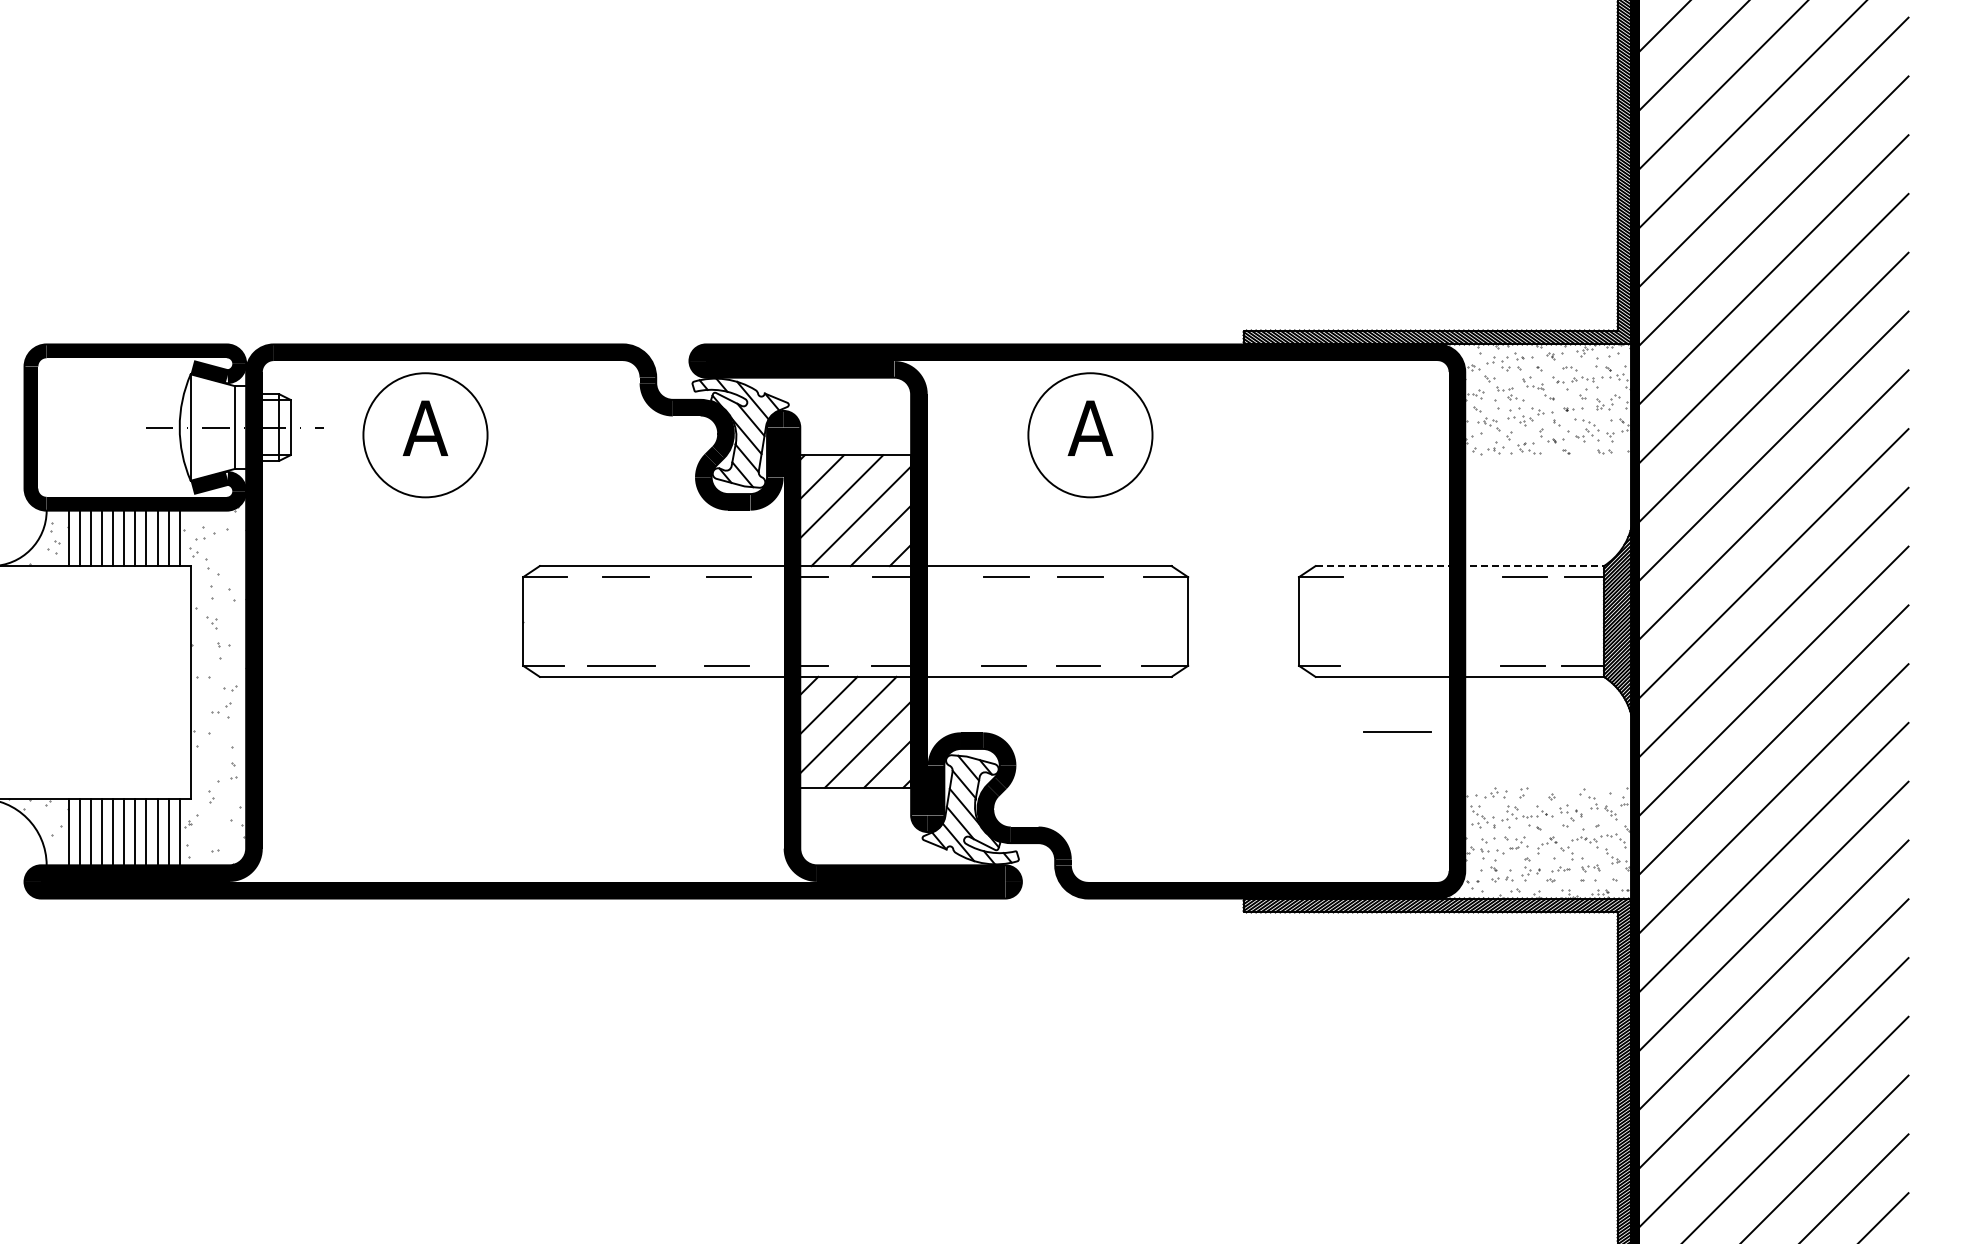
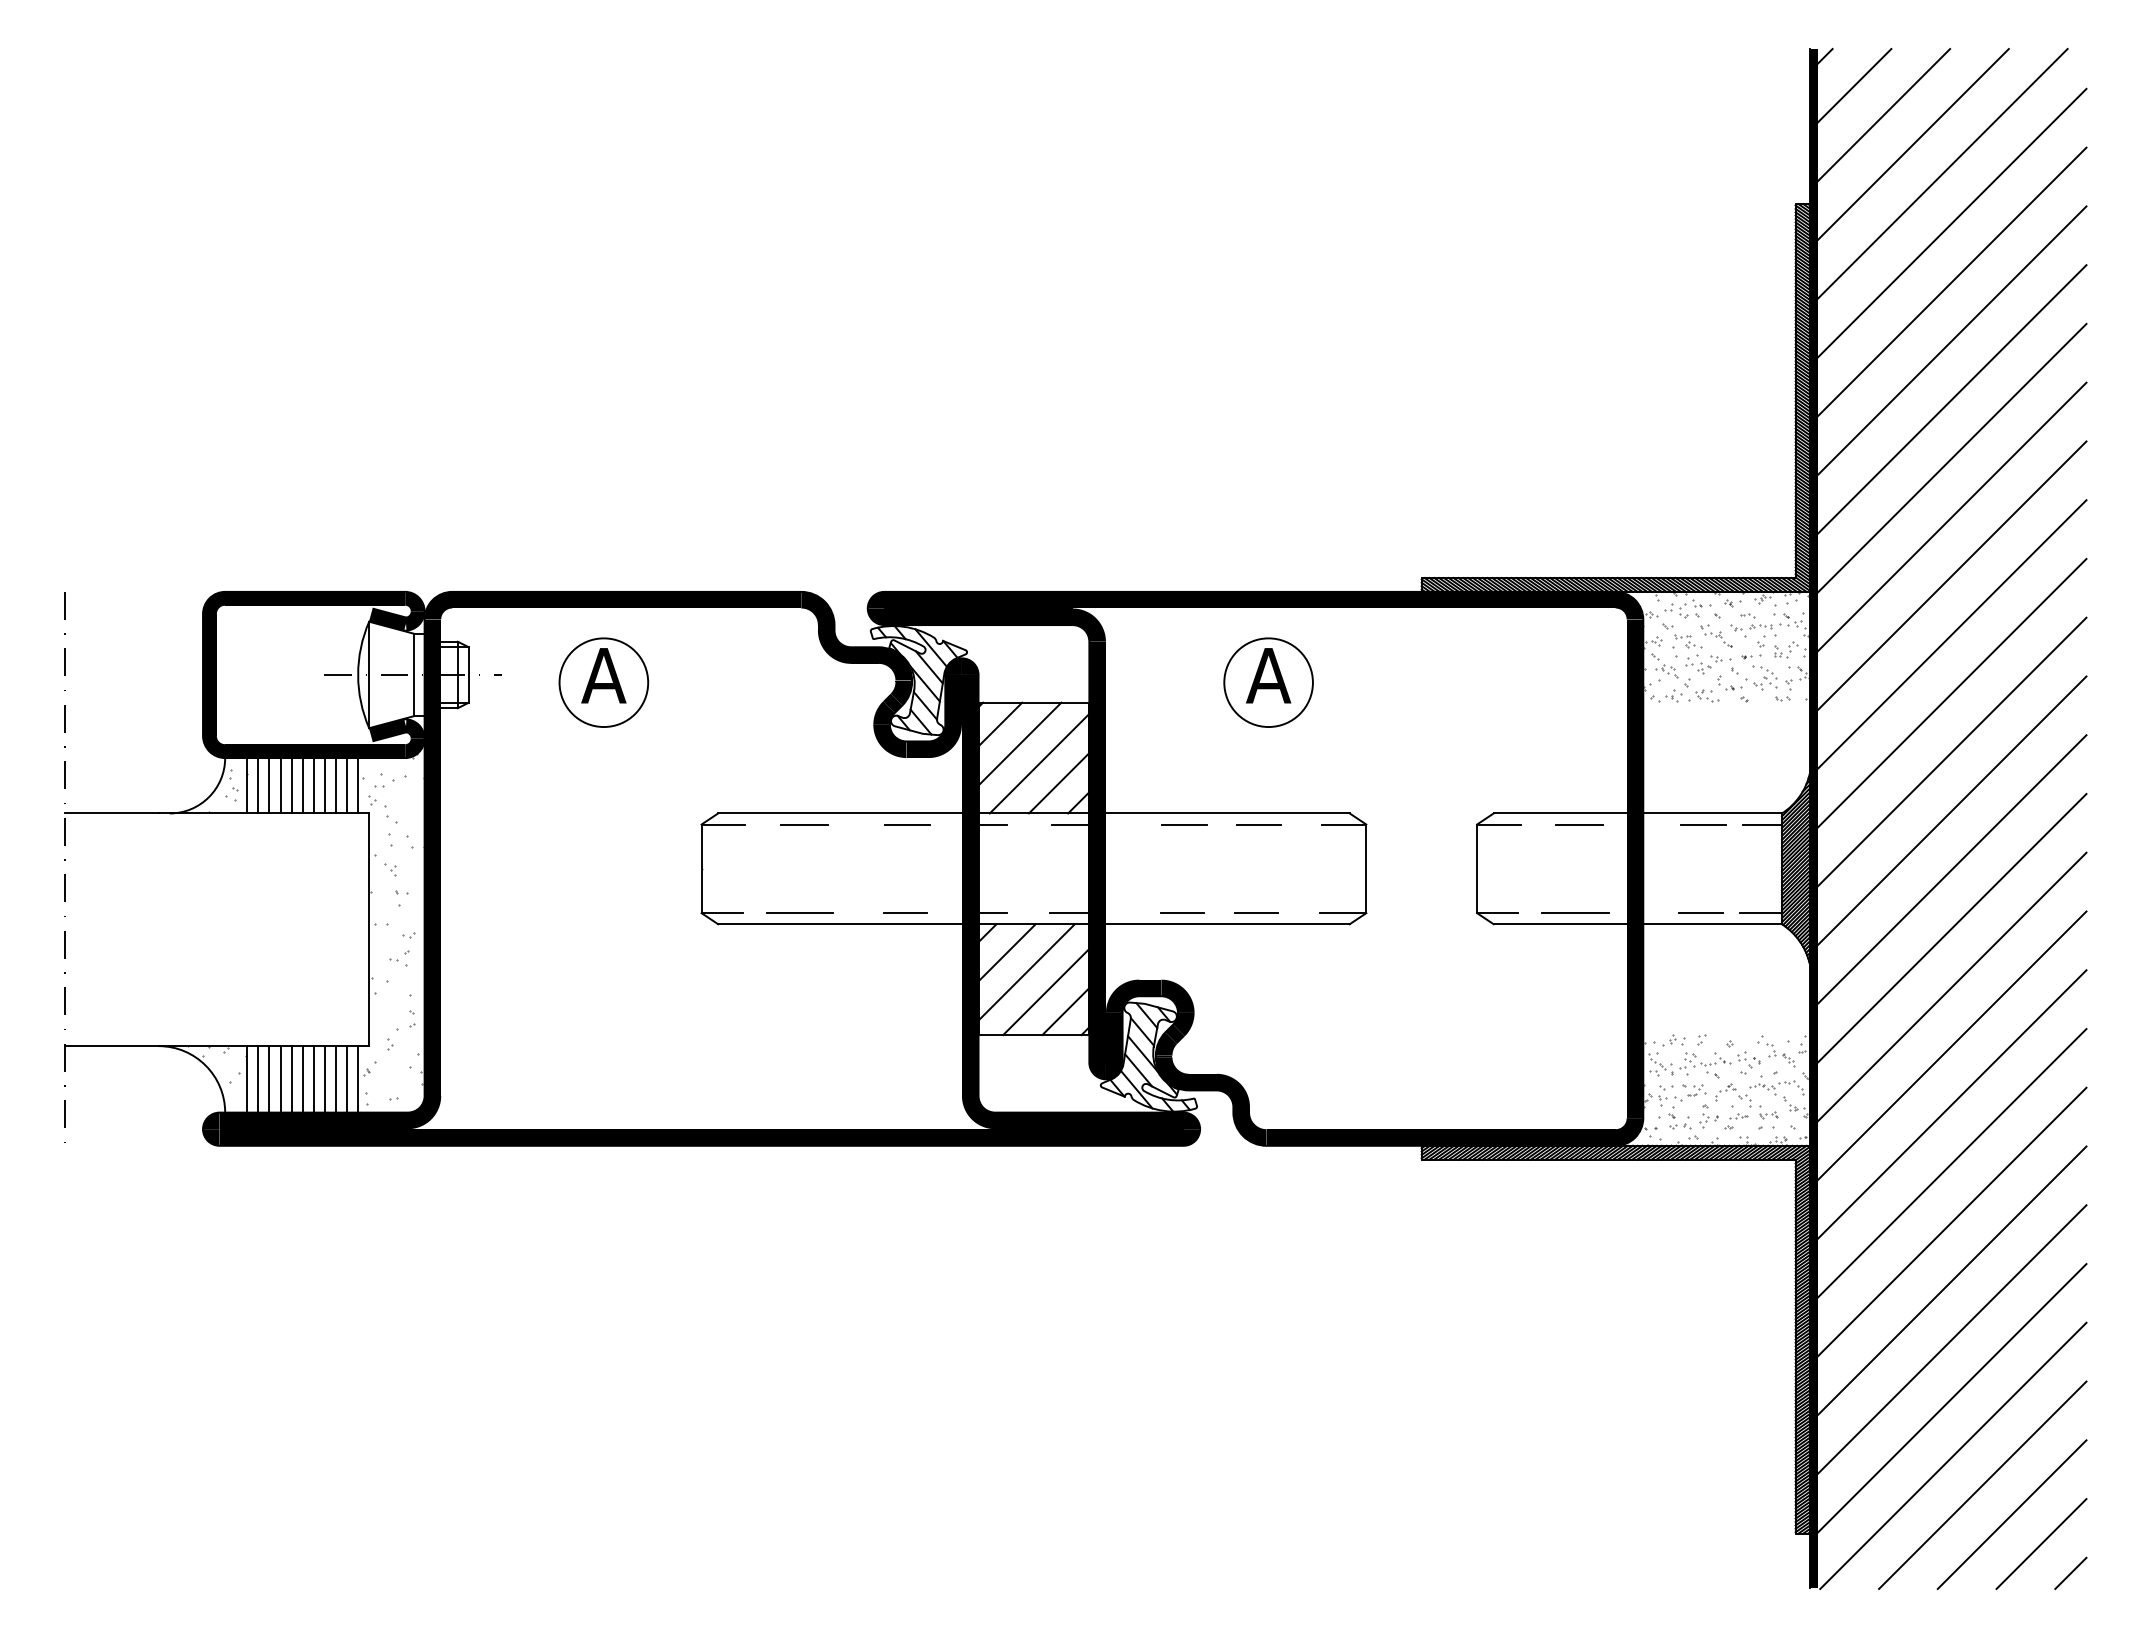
circle: (425, 435) -> (603, 682), size x0.71
circle: (1090, 435) -> (1268, 682), size x0.71
line: (1460, 566) -> (1638, 813), dashed -> solid
line: (1401, 577) -> (1579, 824), added
line: (1397, 731) -> (1575, 912), moved

